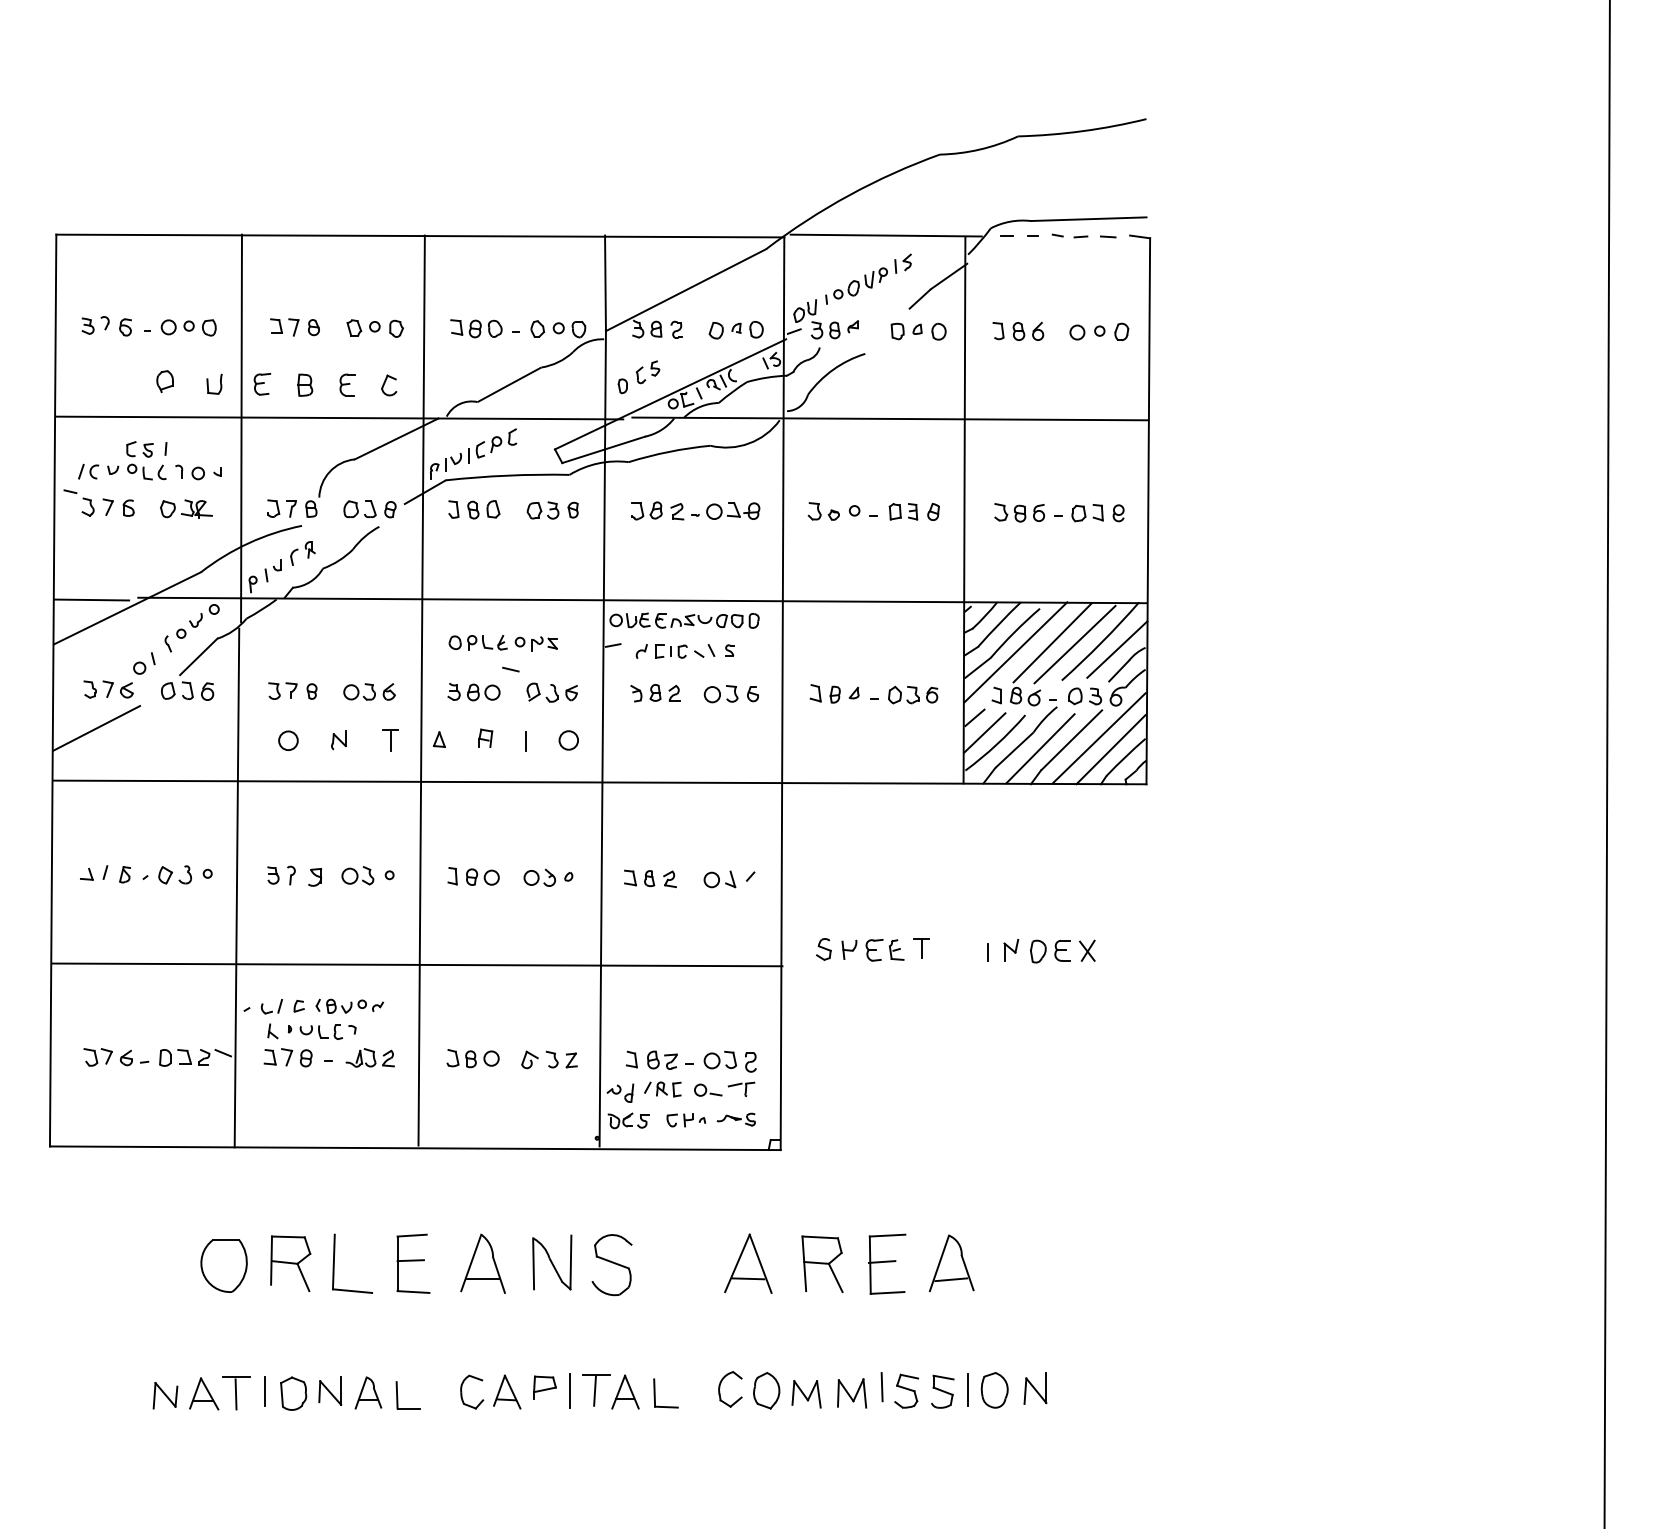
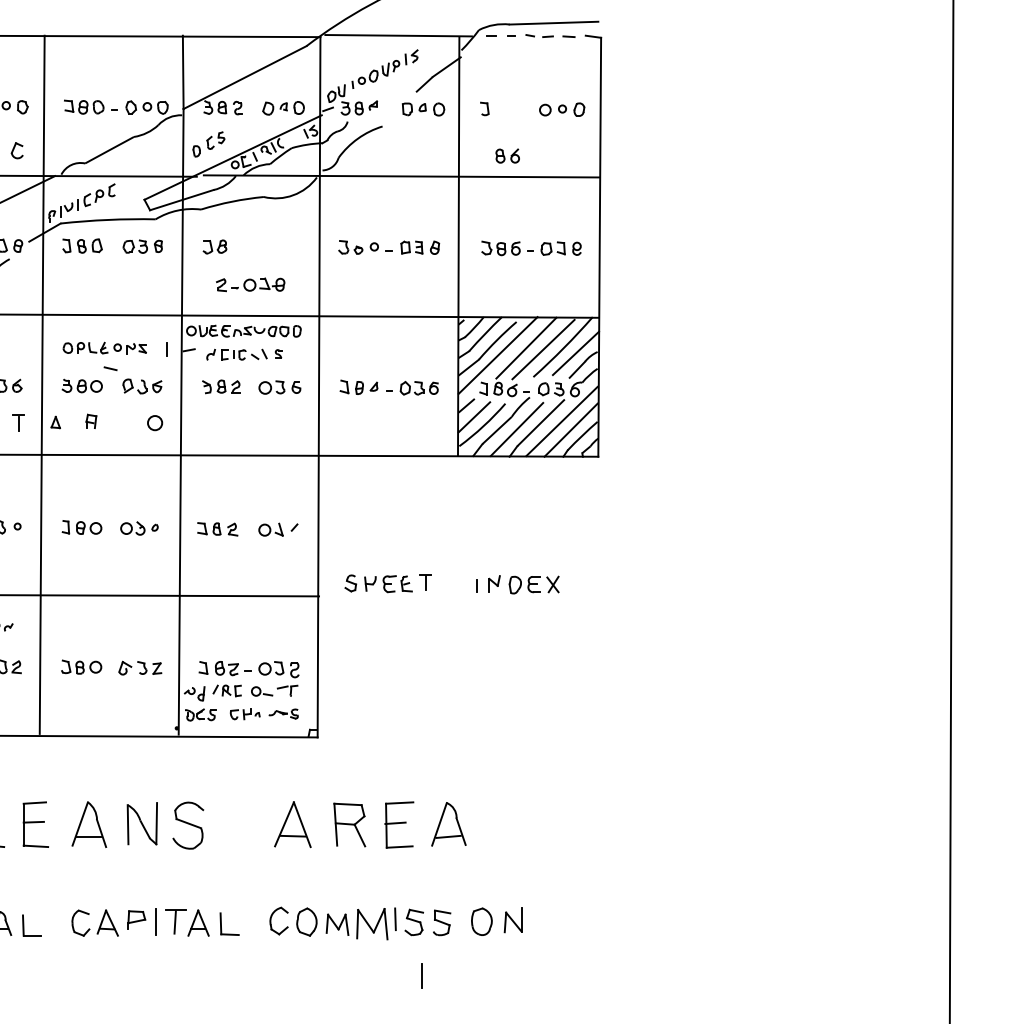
part: (1028, 330) -> (507, 155), moved
part: (715, 511) -> (250, 285), moved
line: (525, 741) -> (167, 349), moved
line: (967, 1389) -> (421, 975), moved
part: (852, 1393) -> (372, 924), size x1.4

